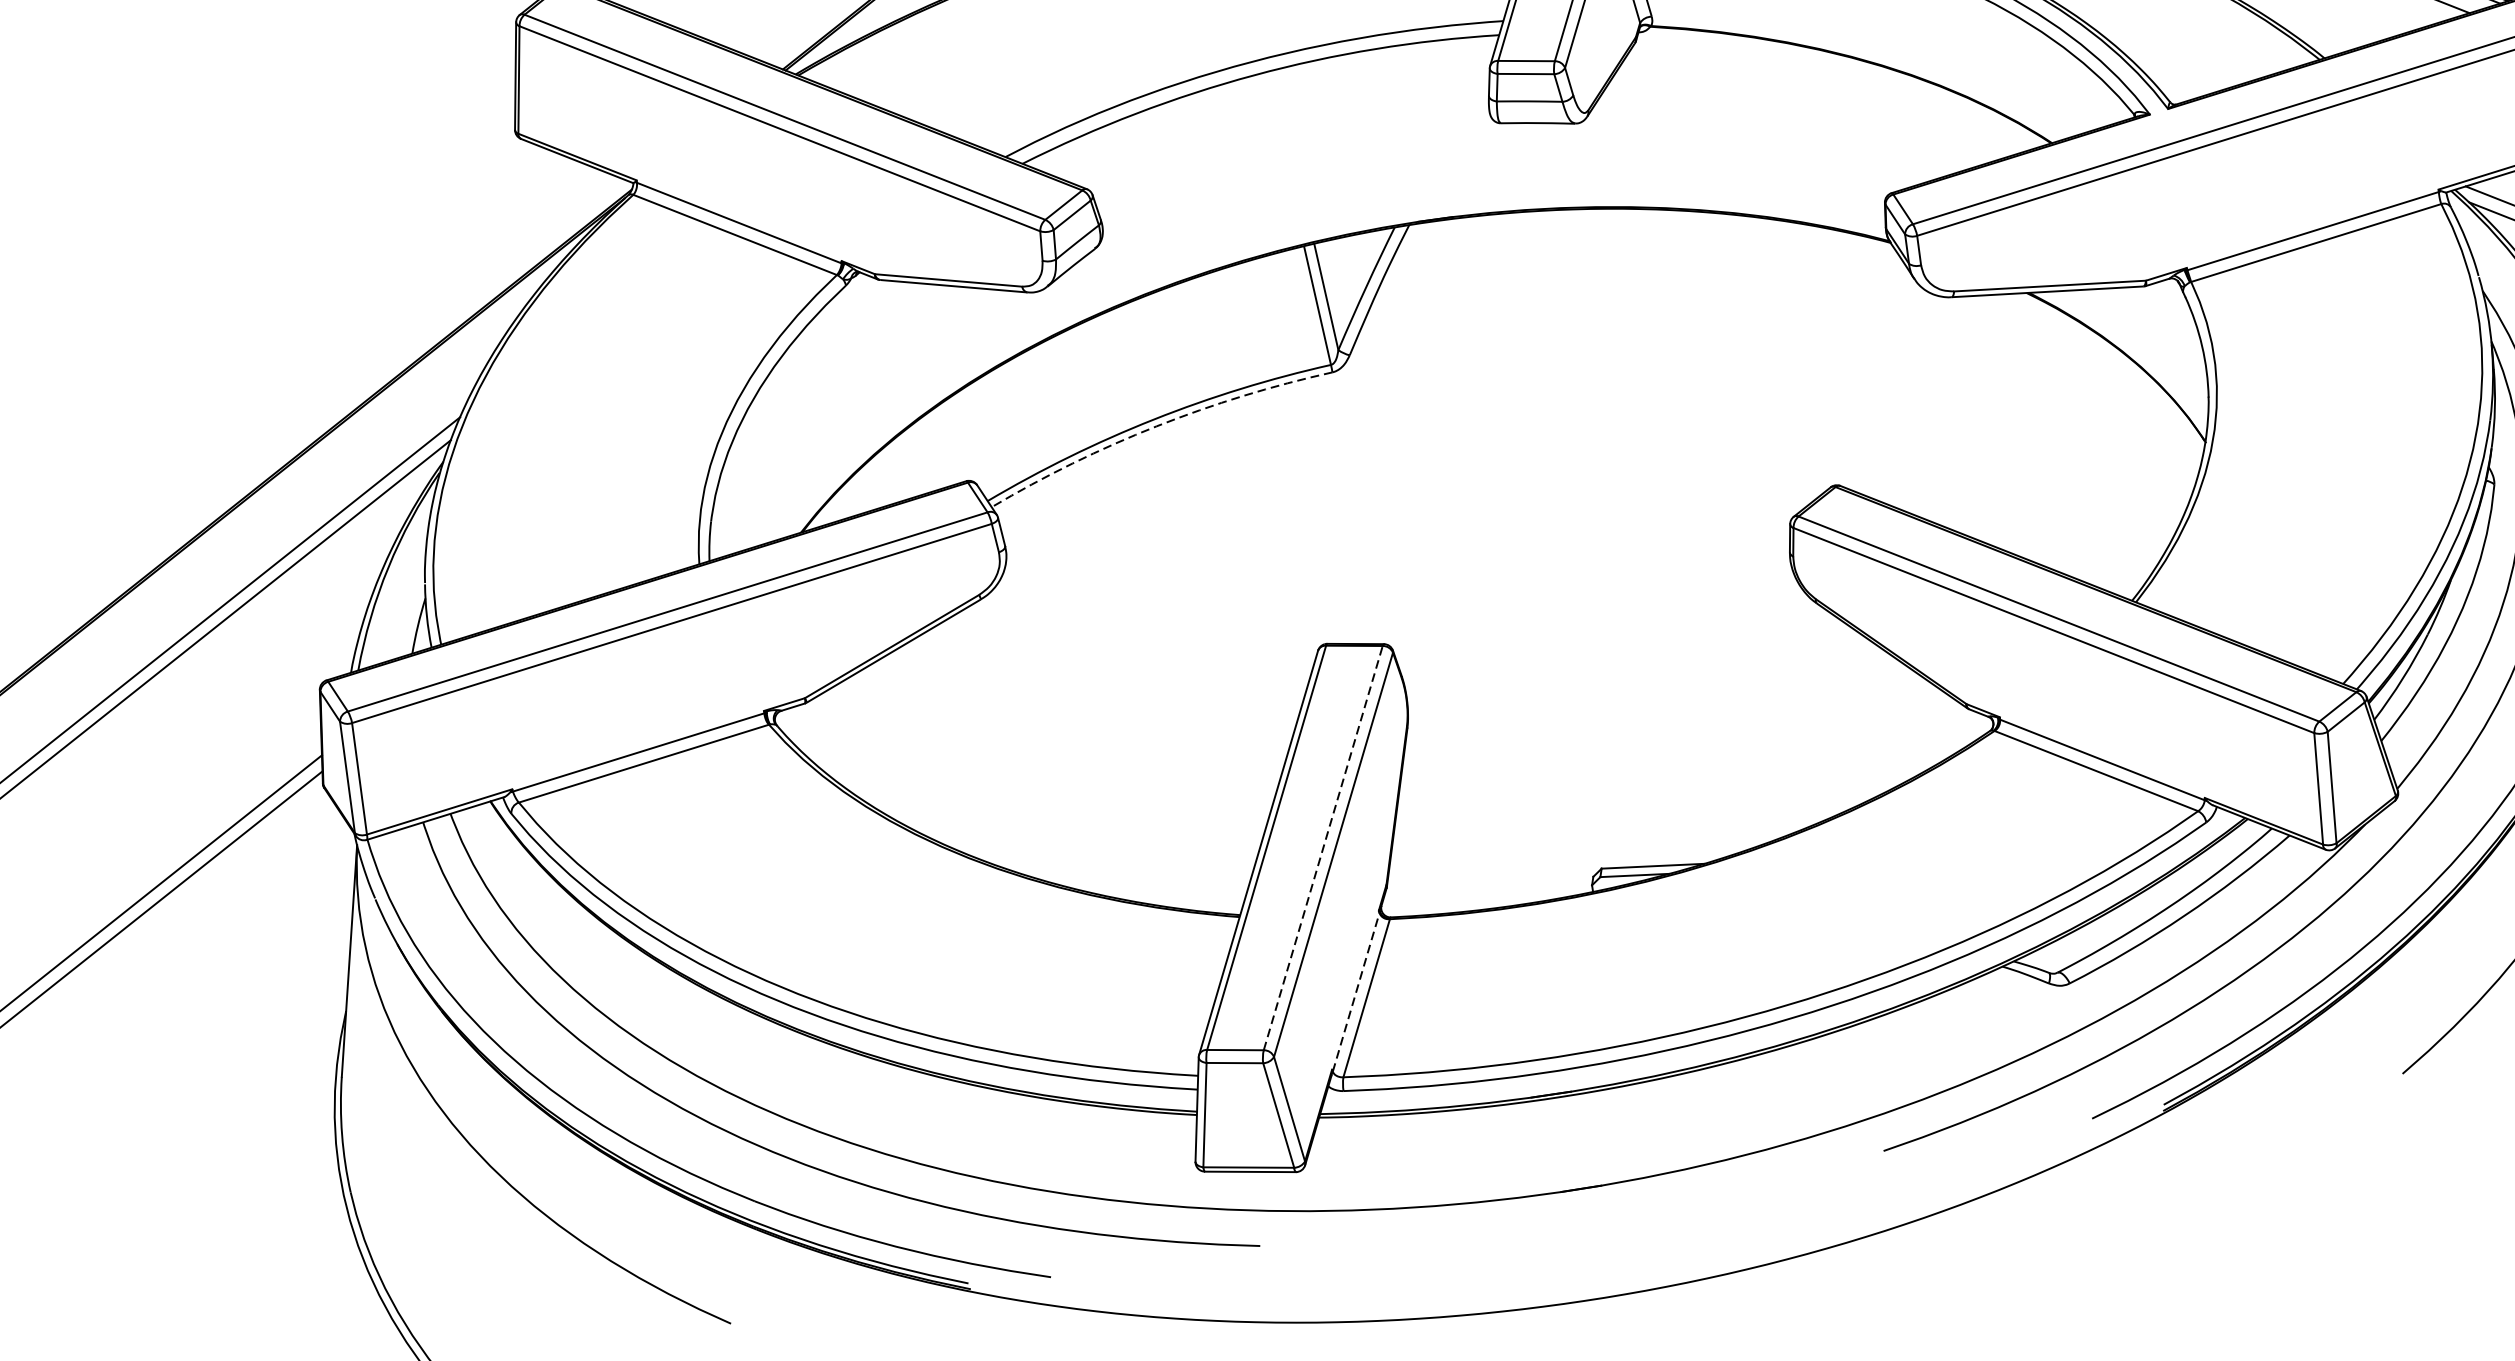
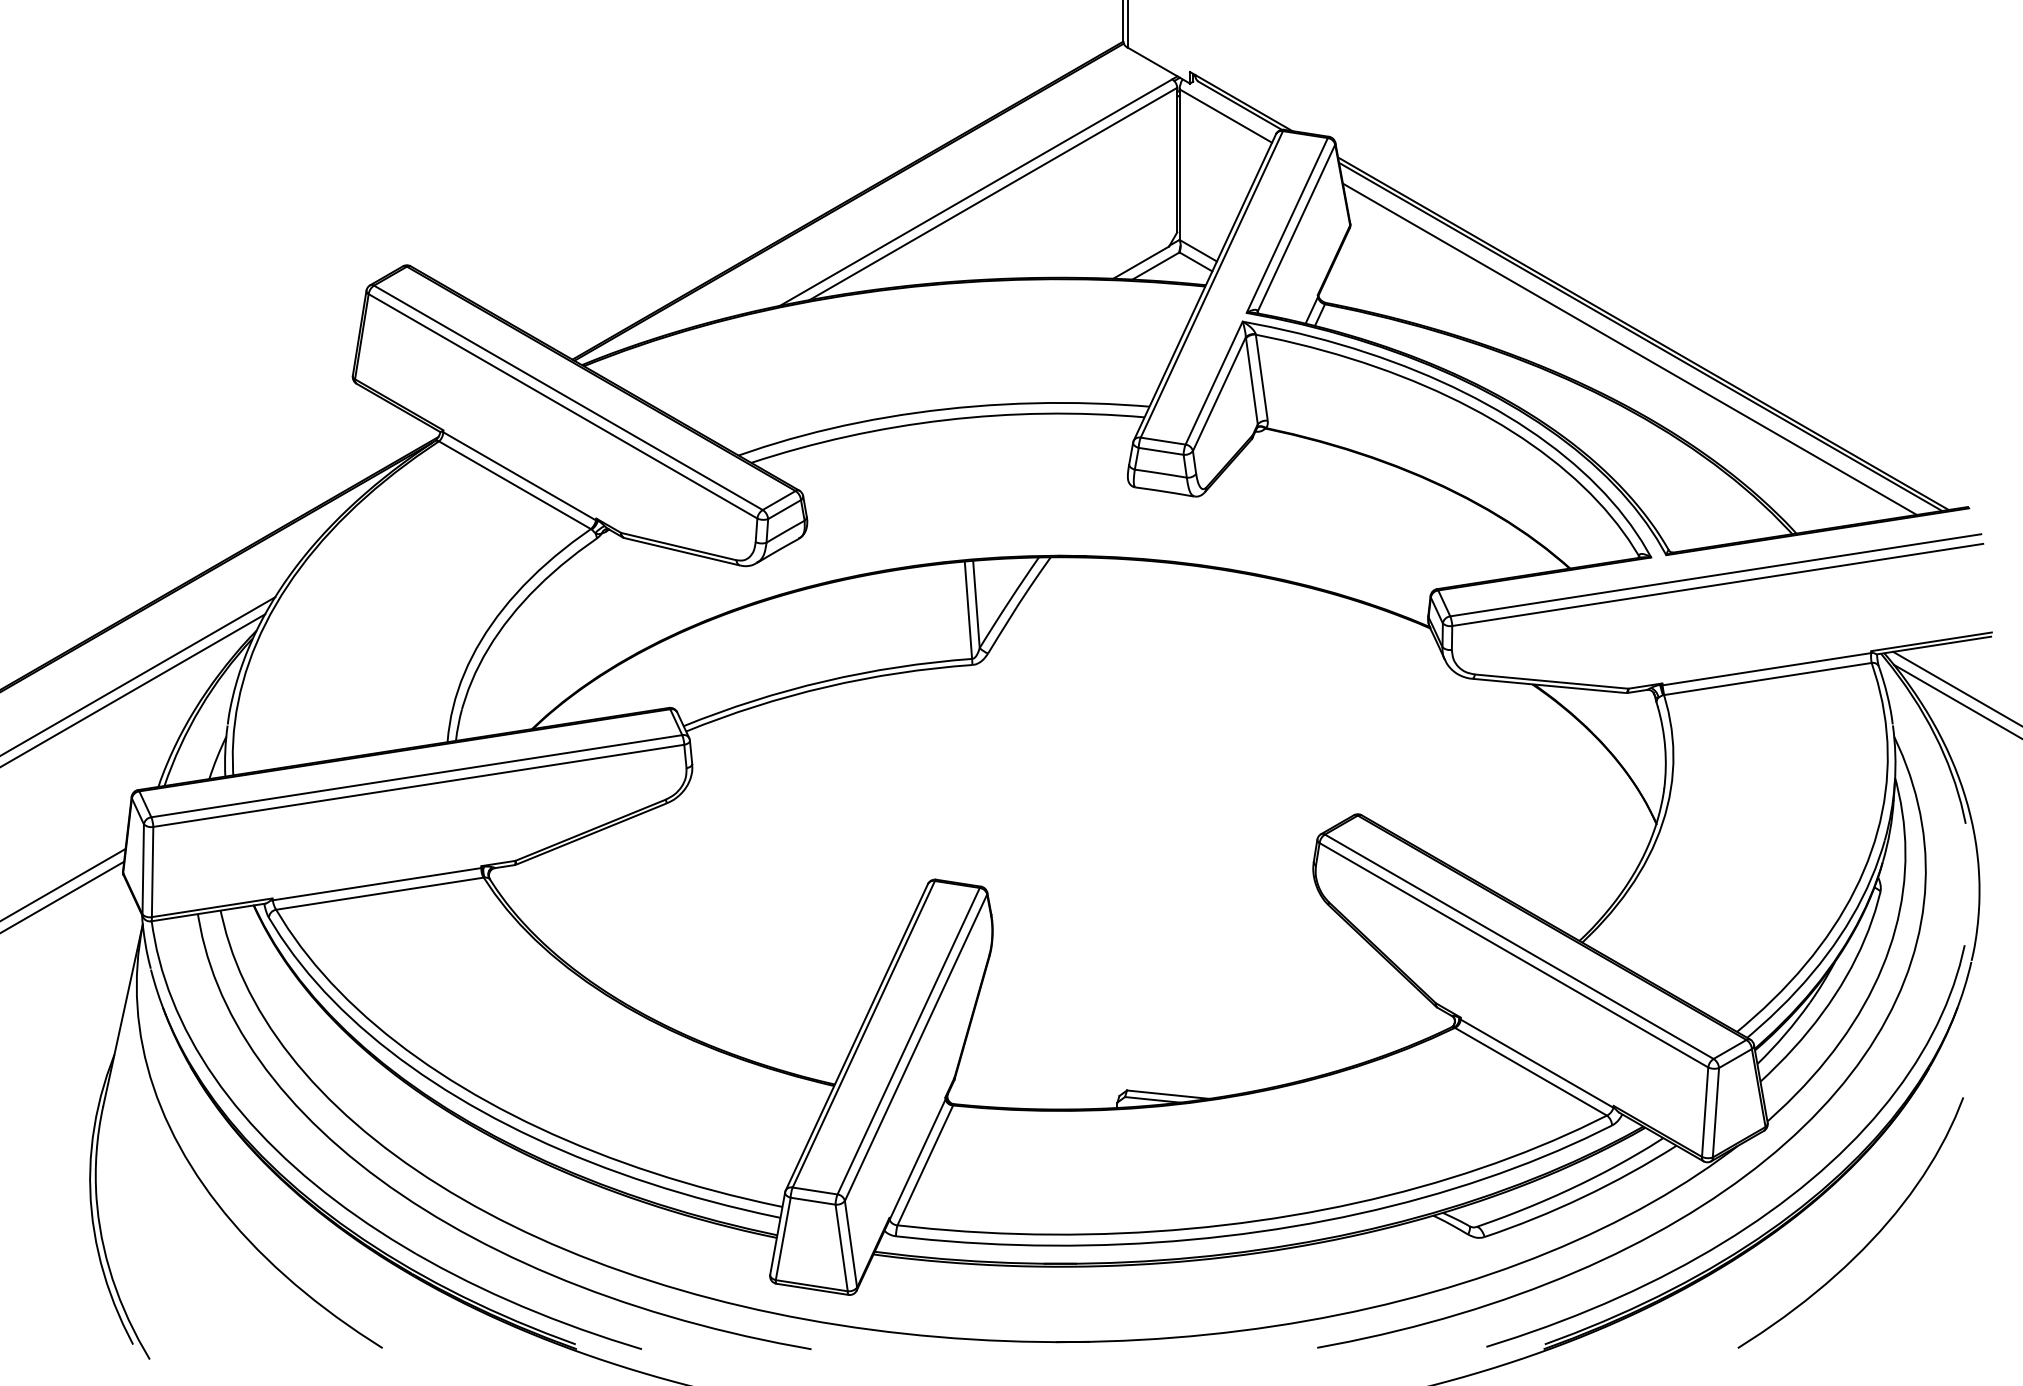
arc: (1156, 425) -> (826, 686), dashed -> solid
line: (1323, 848) -> (908, 1041), dashed -> solid
line: (1355, 991) -> (917, 1158), dashed -> solid

